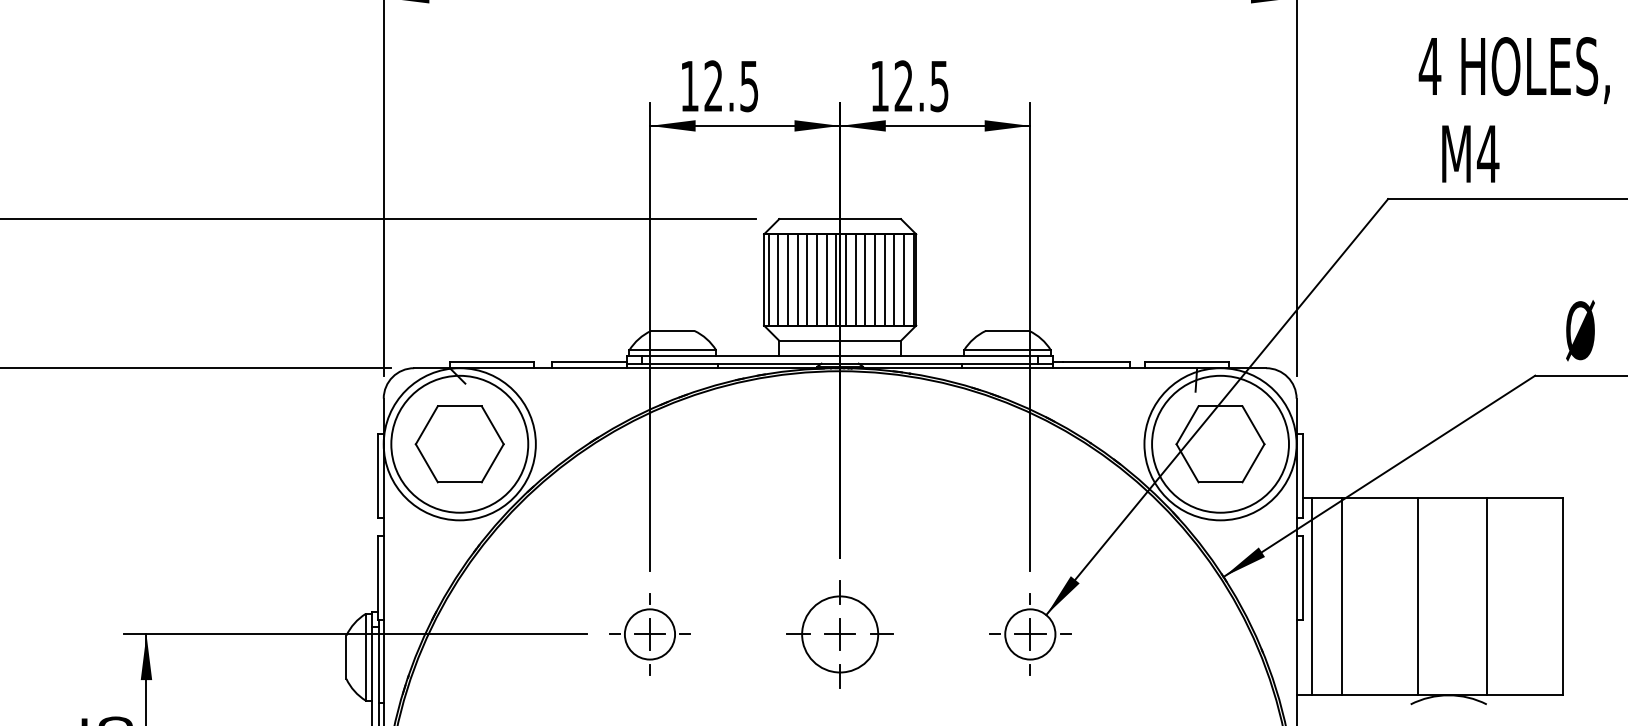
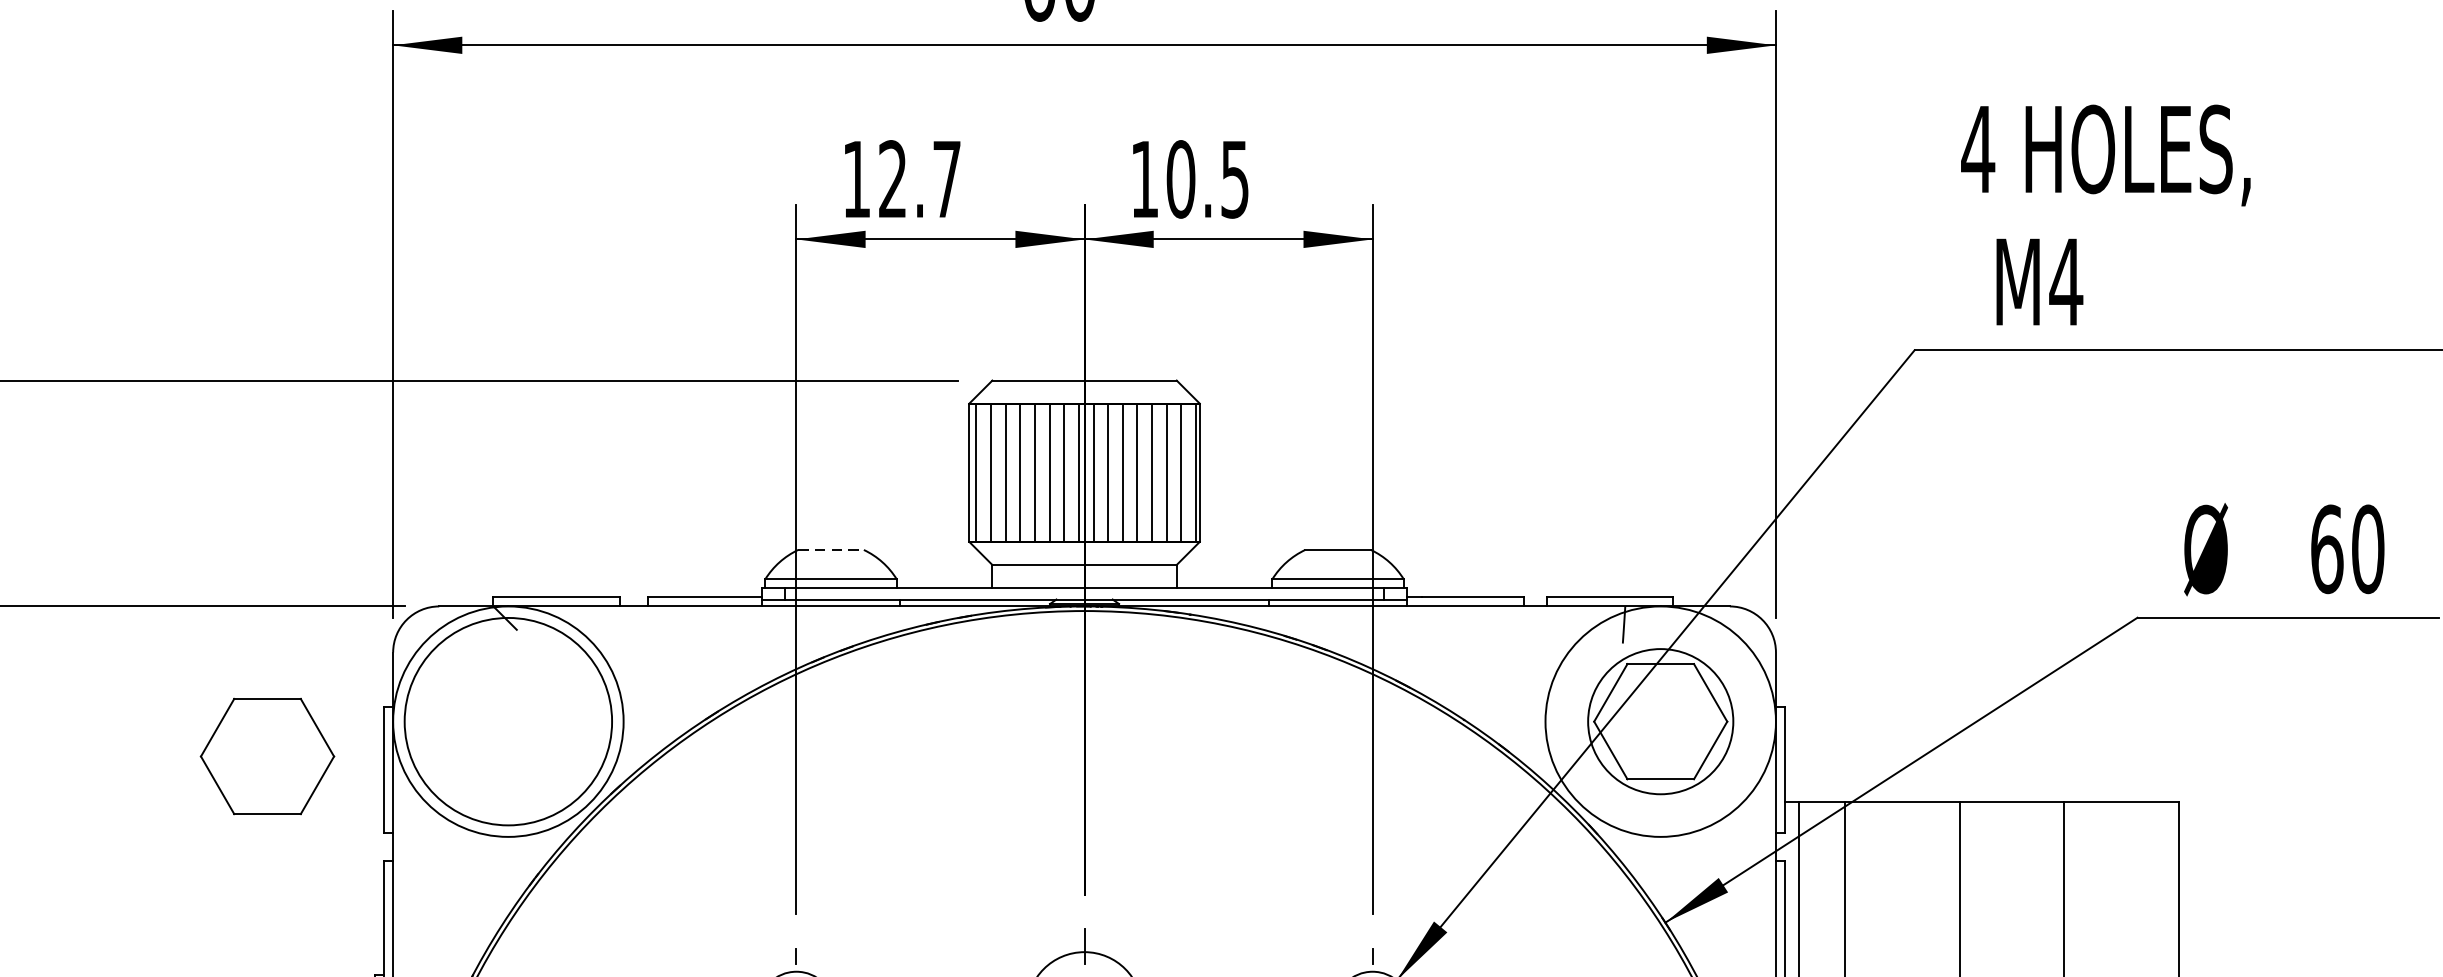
text: (749, 86) -> (947, 179), 12.5 -> 12.7
text: (903, 86) -> (1180, 179), 12.5 -> 10.5
line: (672, 330) -> (830, 549), solid -> dashed
circle: (1220, 443) -> (1660, 720), size x0.7
part: (459, 444) -> (267, 756), moved

